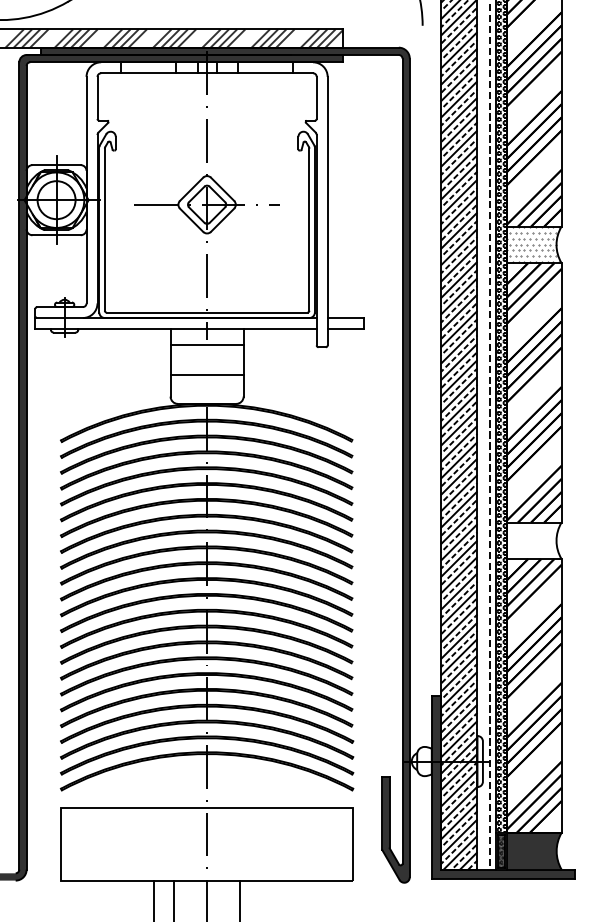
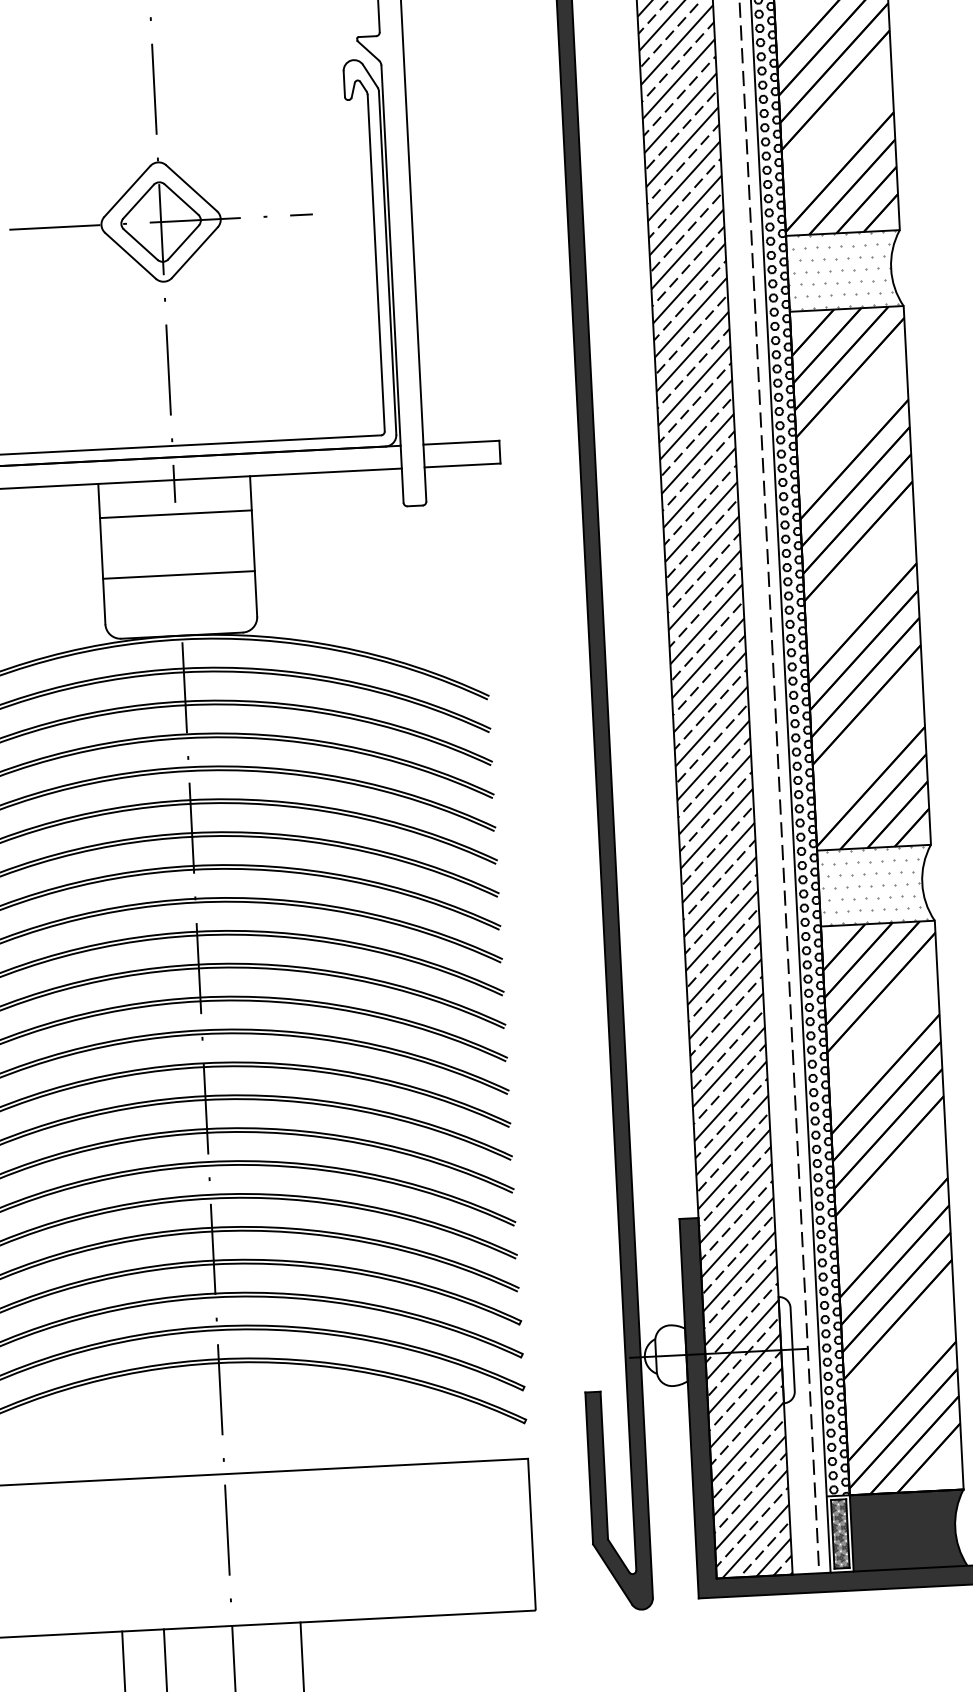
hatch: (532, 540) -> (872, 885), added

